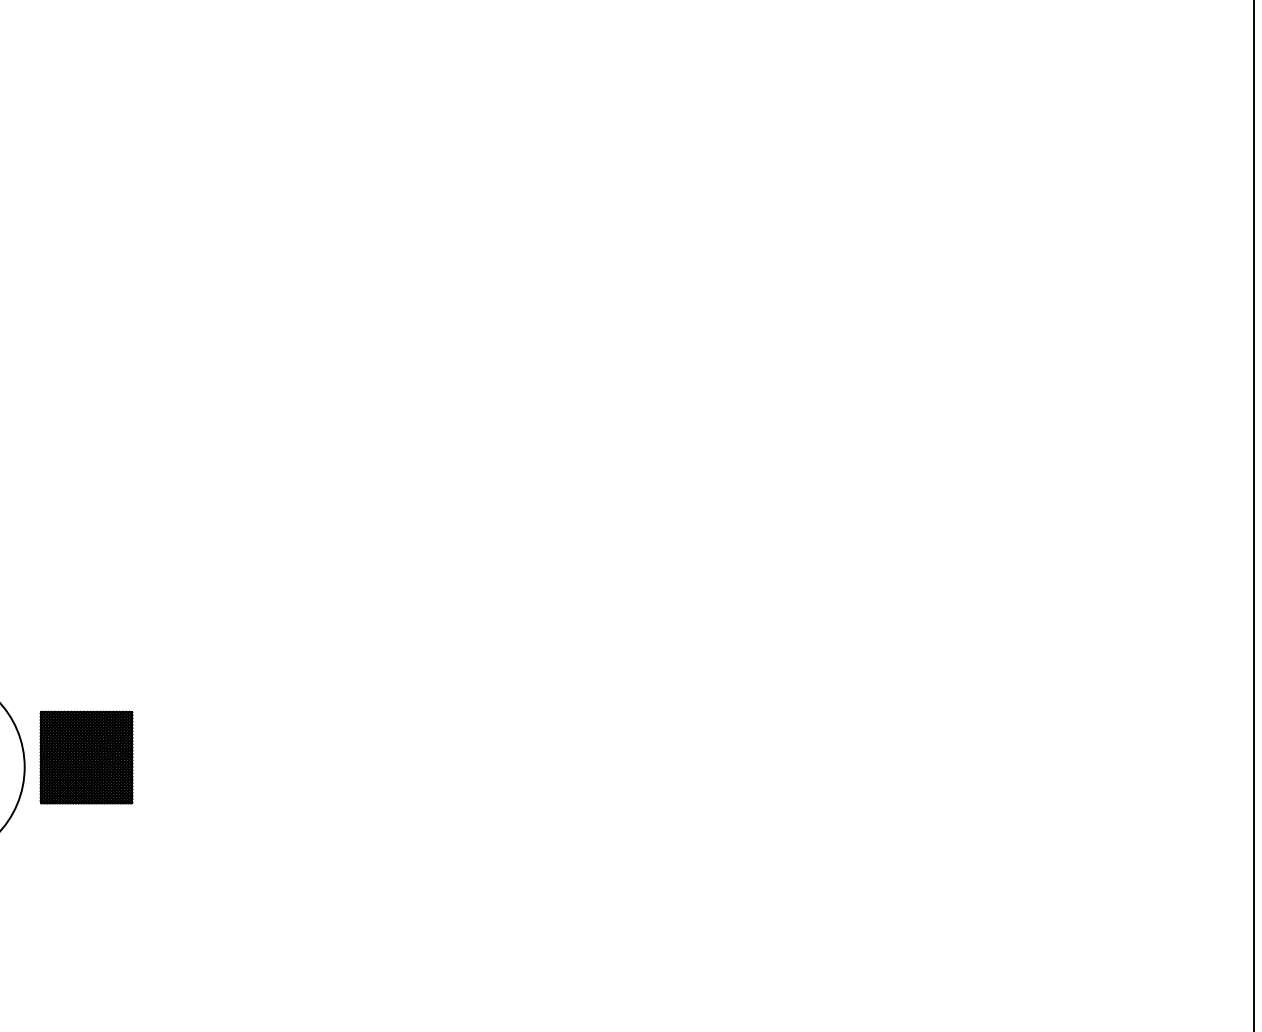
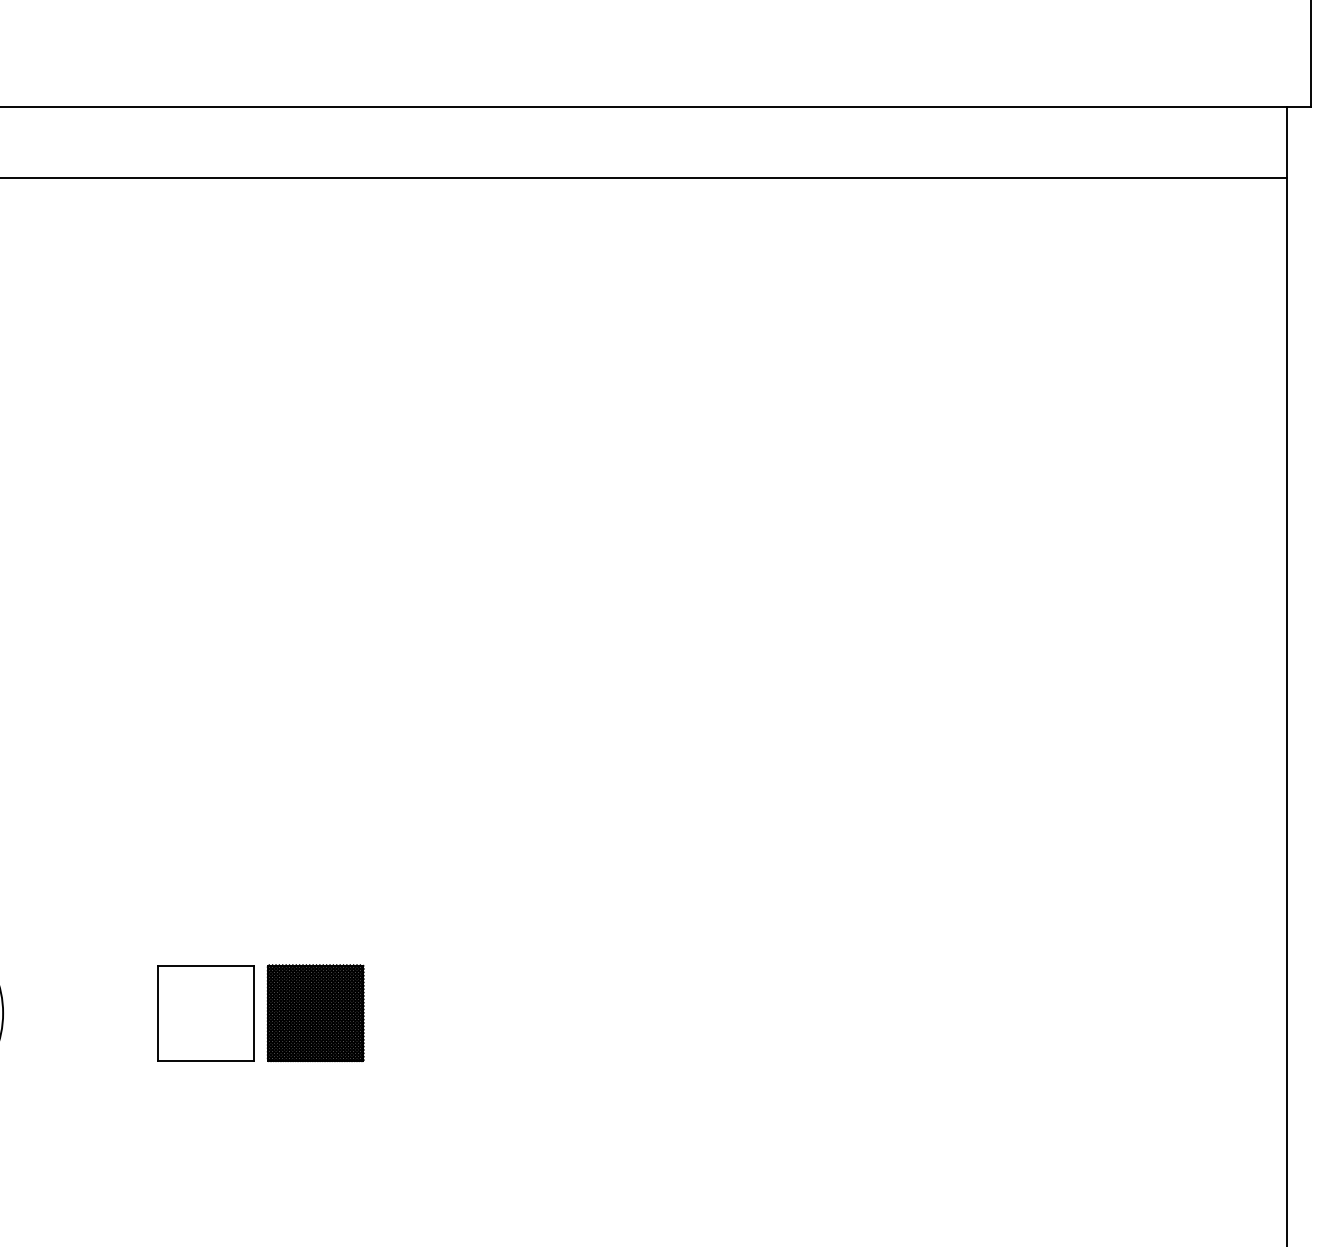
part: (86, 757) -> (315, 1013), moved
part: (218, 767) -> (205, 1013), added

